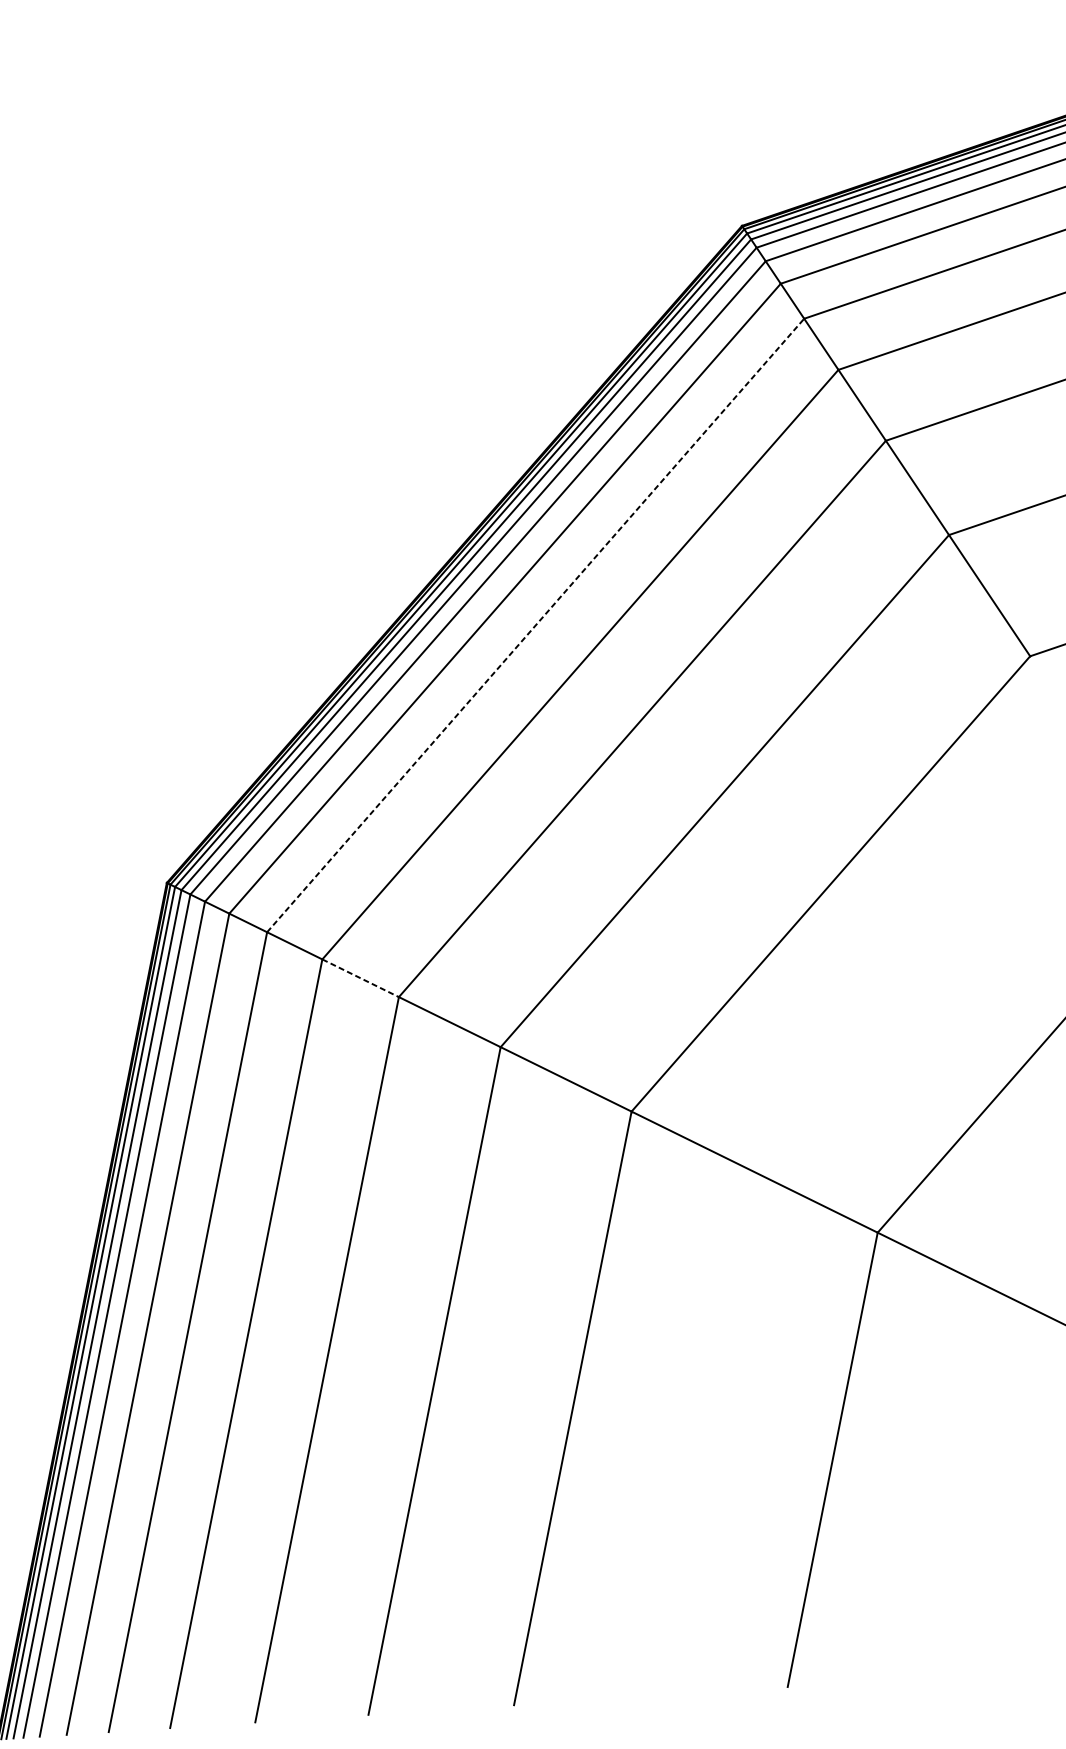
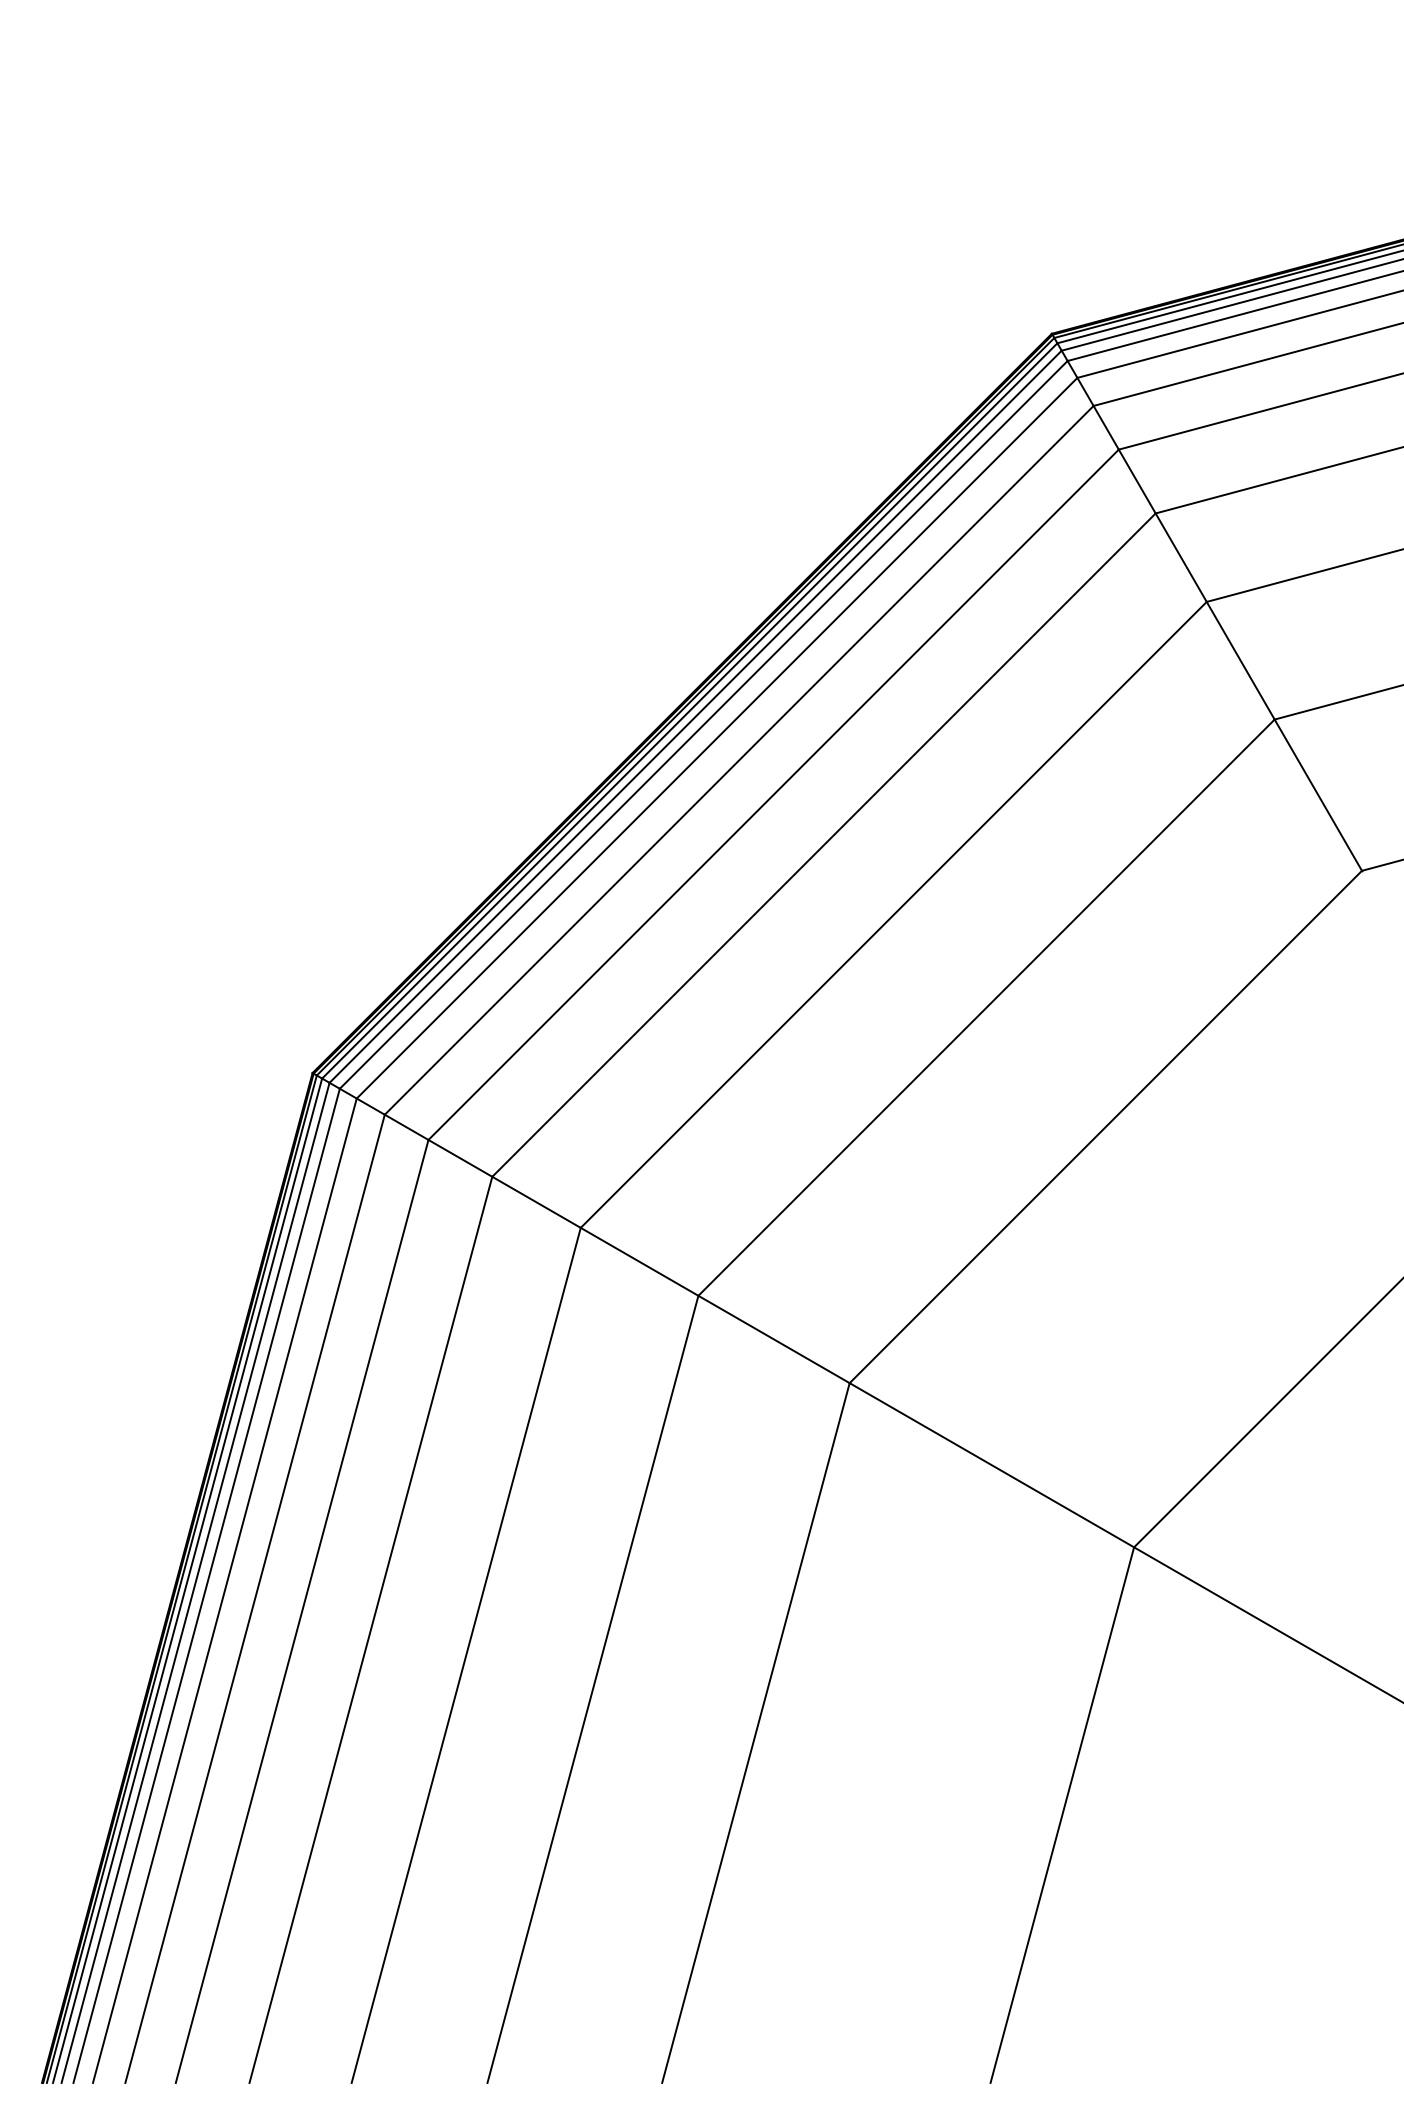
line: (536, 625) -> (774, 794), dashed -> solid
line: (360, 978) -> (536, 1202), dashed -> solid

